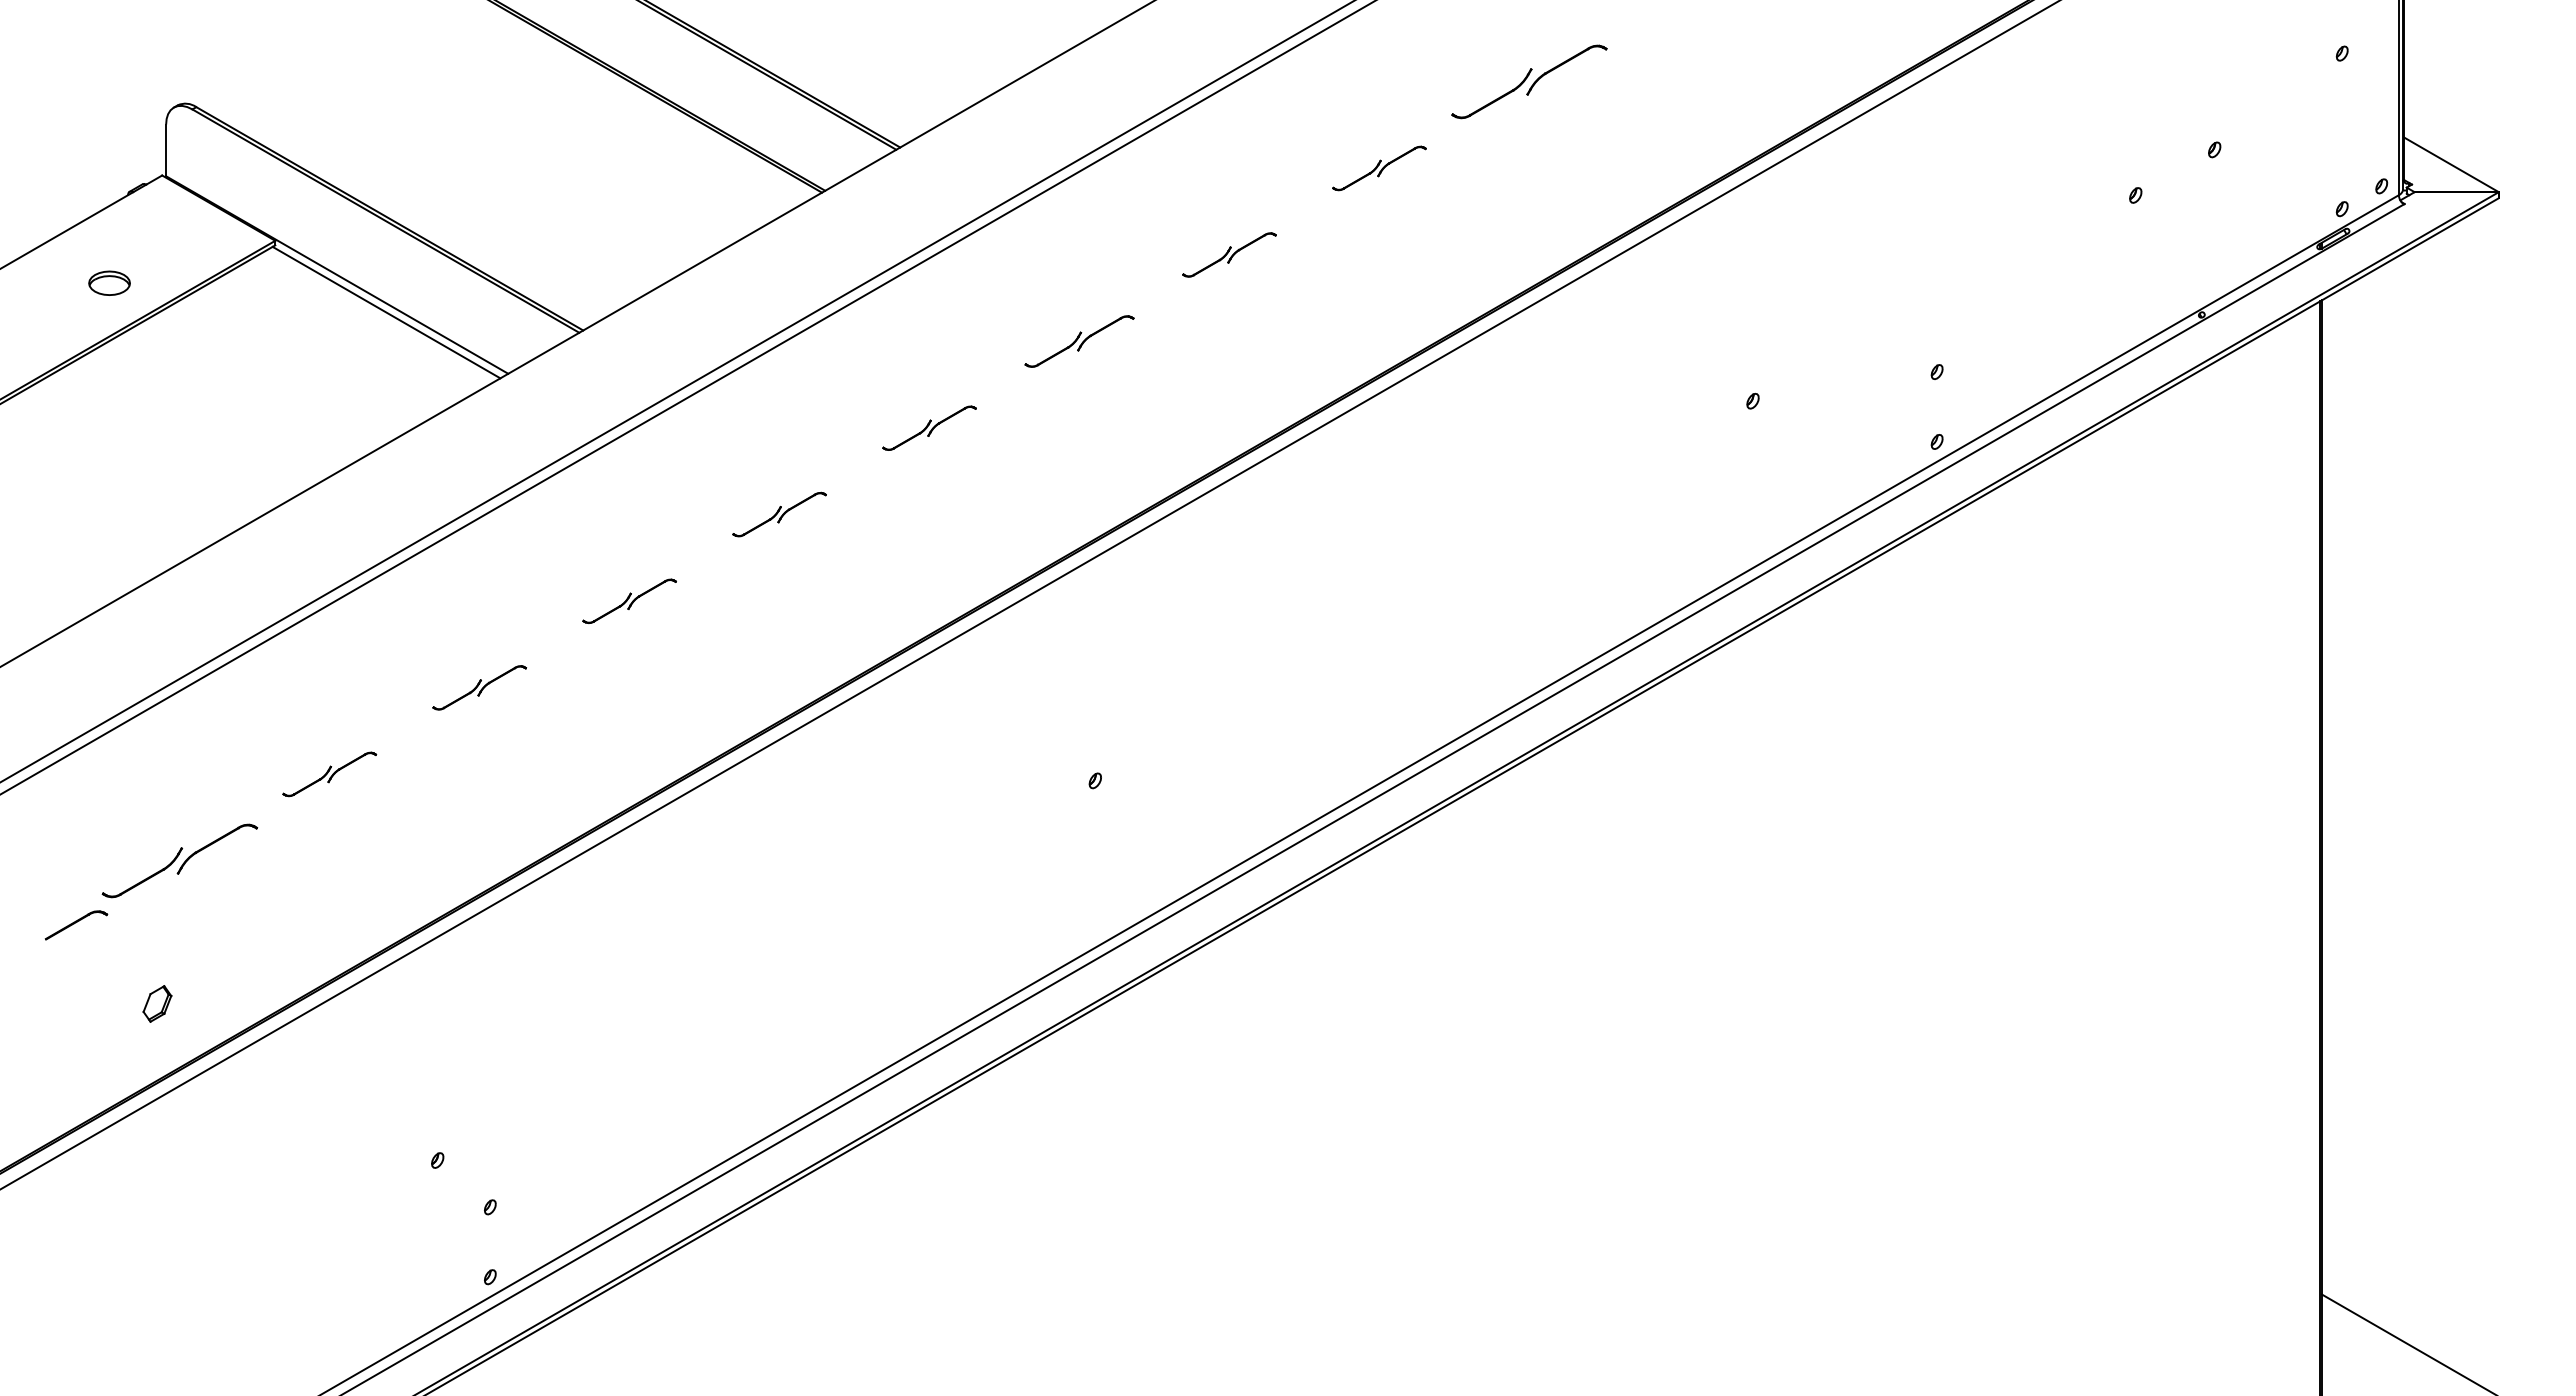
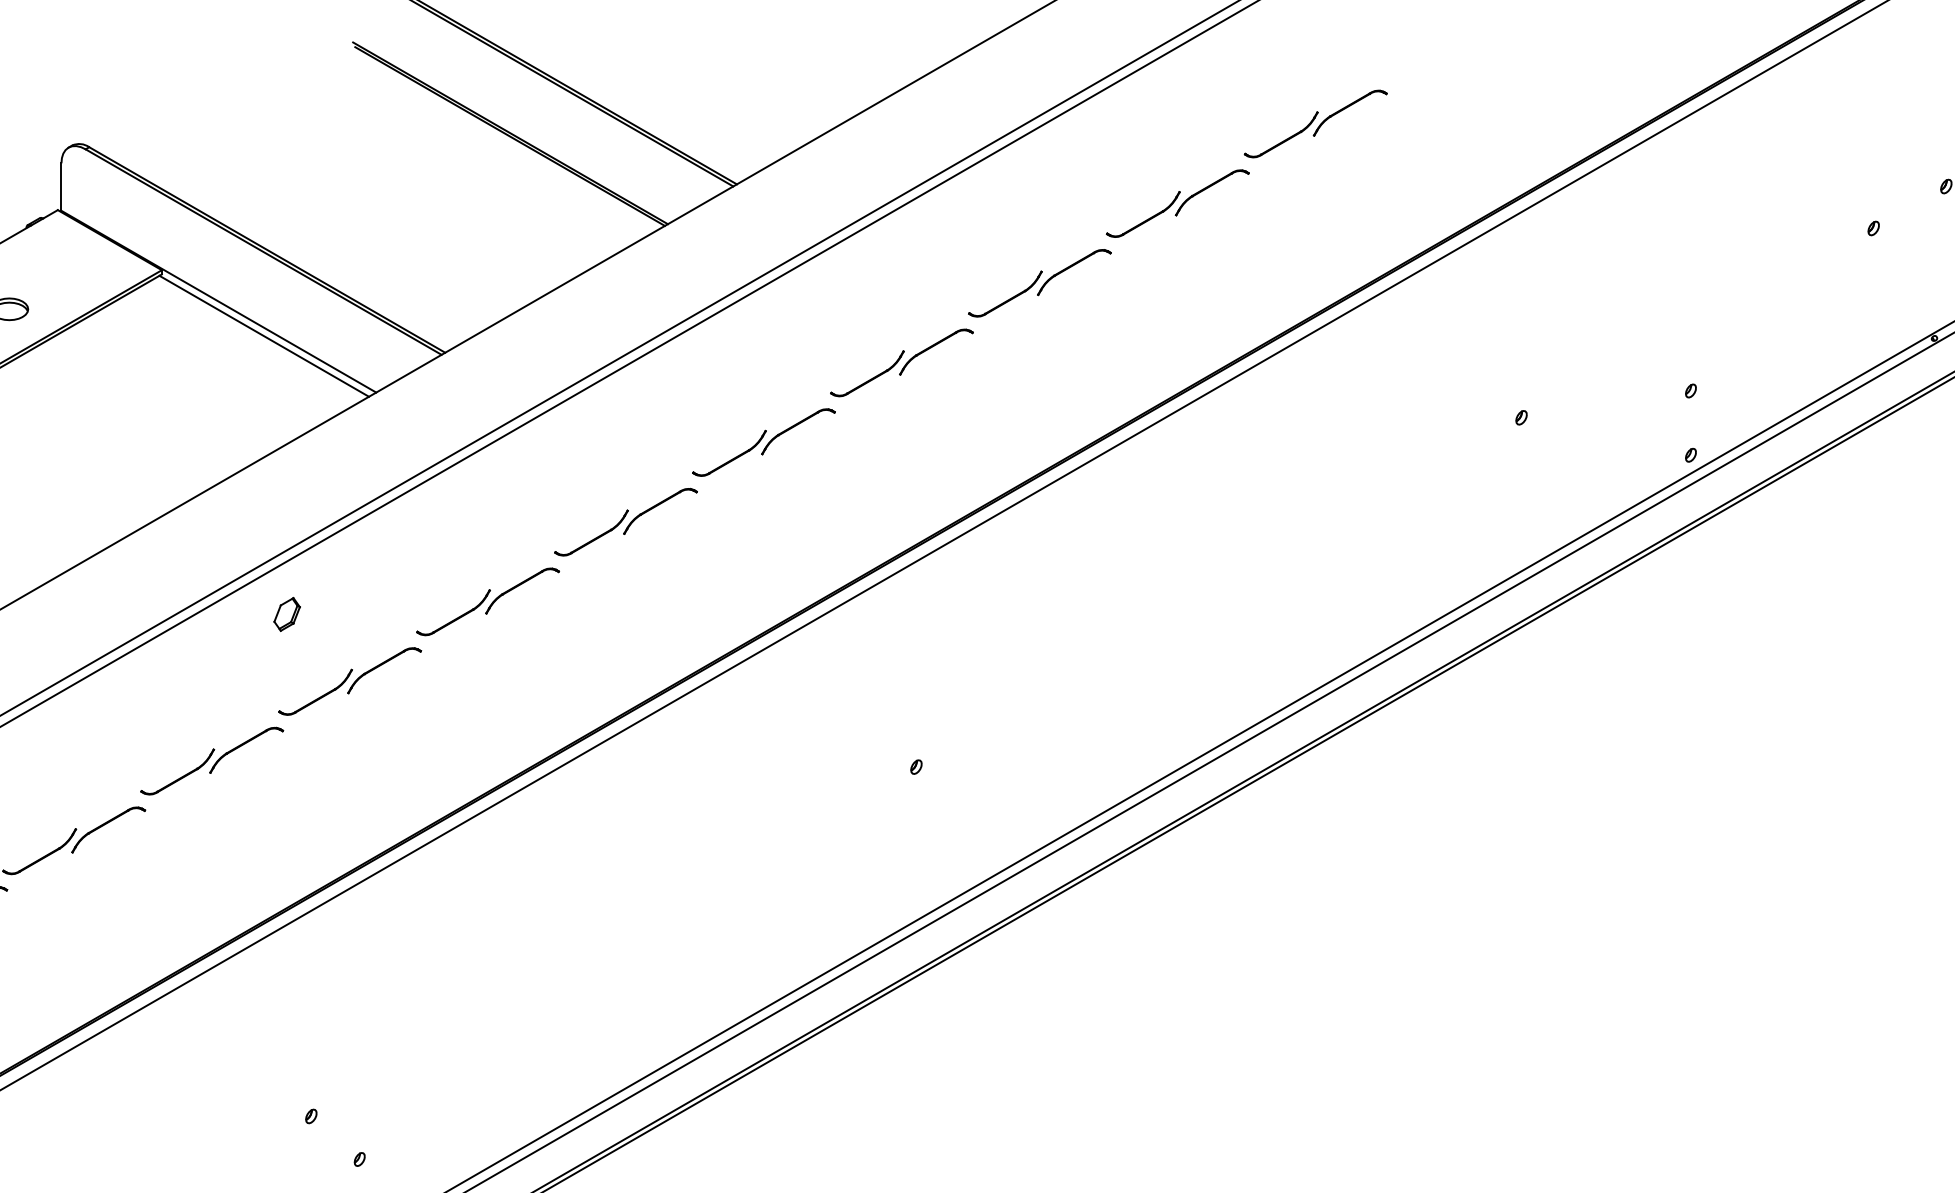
part: (1379, 168) -> (1177, 203), size x1.67
part: (1229, 254) -> (1039, 282), size x1.67
part: (1079, 341) -> (901, 362), size x1.43
part: (929, 428) -> (763, 442), size x1.67
part: (779, 514) -> (625, 522), size x1.67
part: (629, 601) -> (487, 602), size x1.67
part: (479, 687) -> (349, 681), size x1.67
part: (329, 774) -> (211, 761), size x1.67
part: (157, 1003) -> (287, 614), moved

